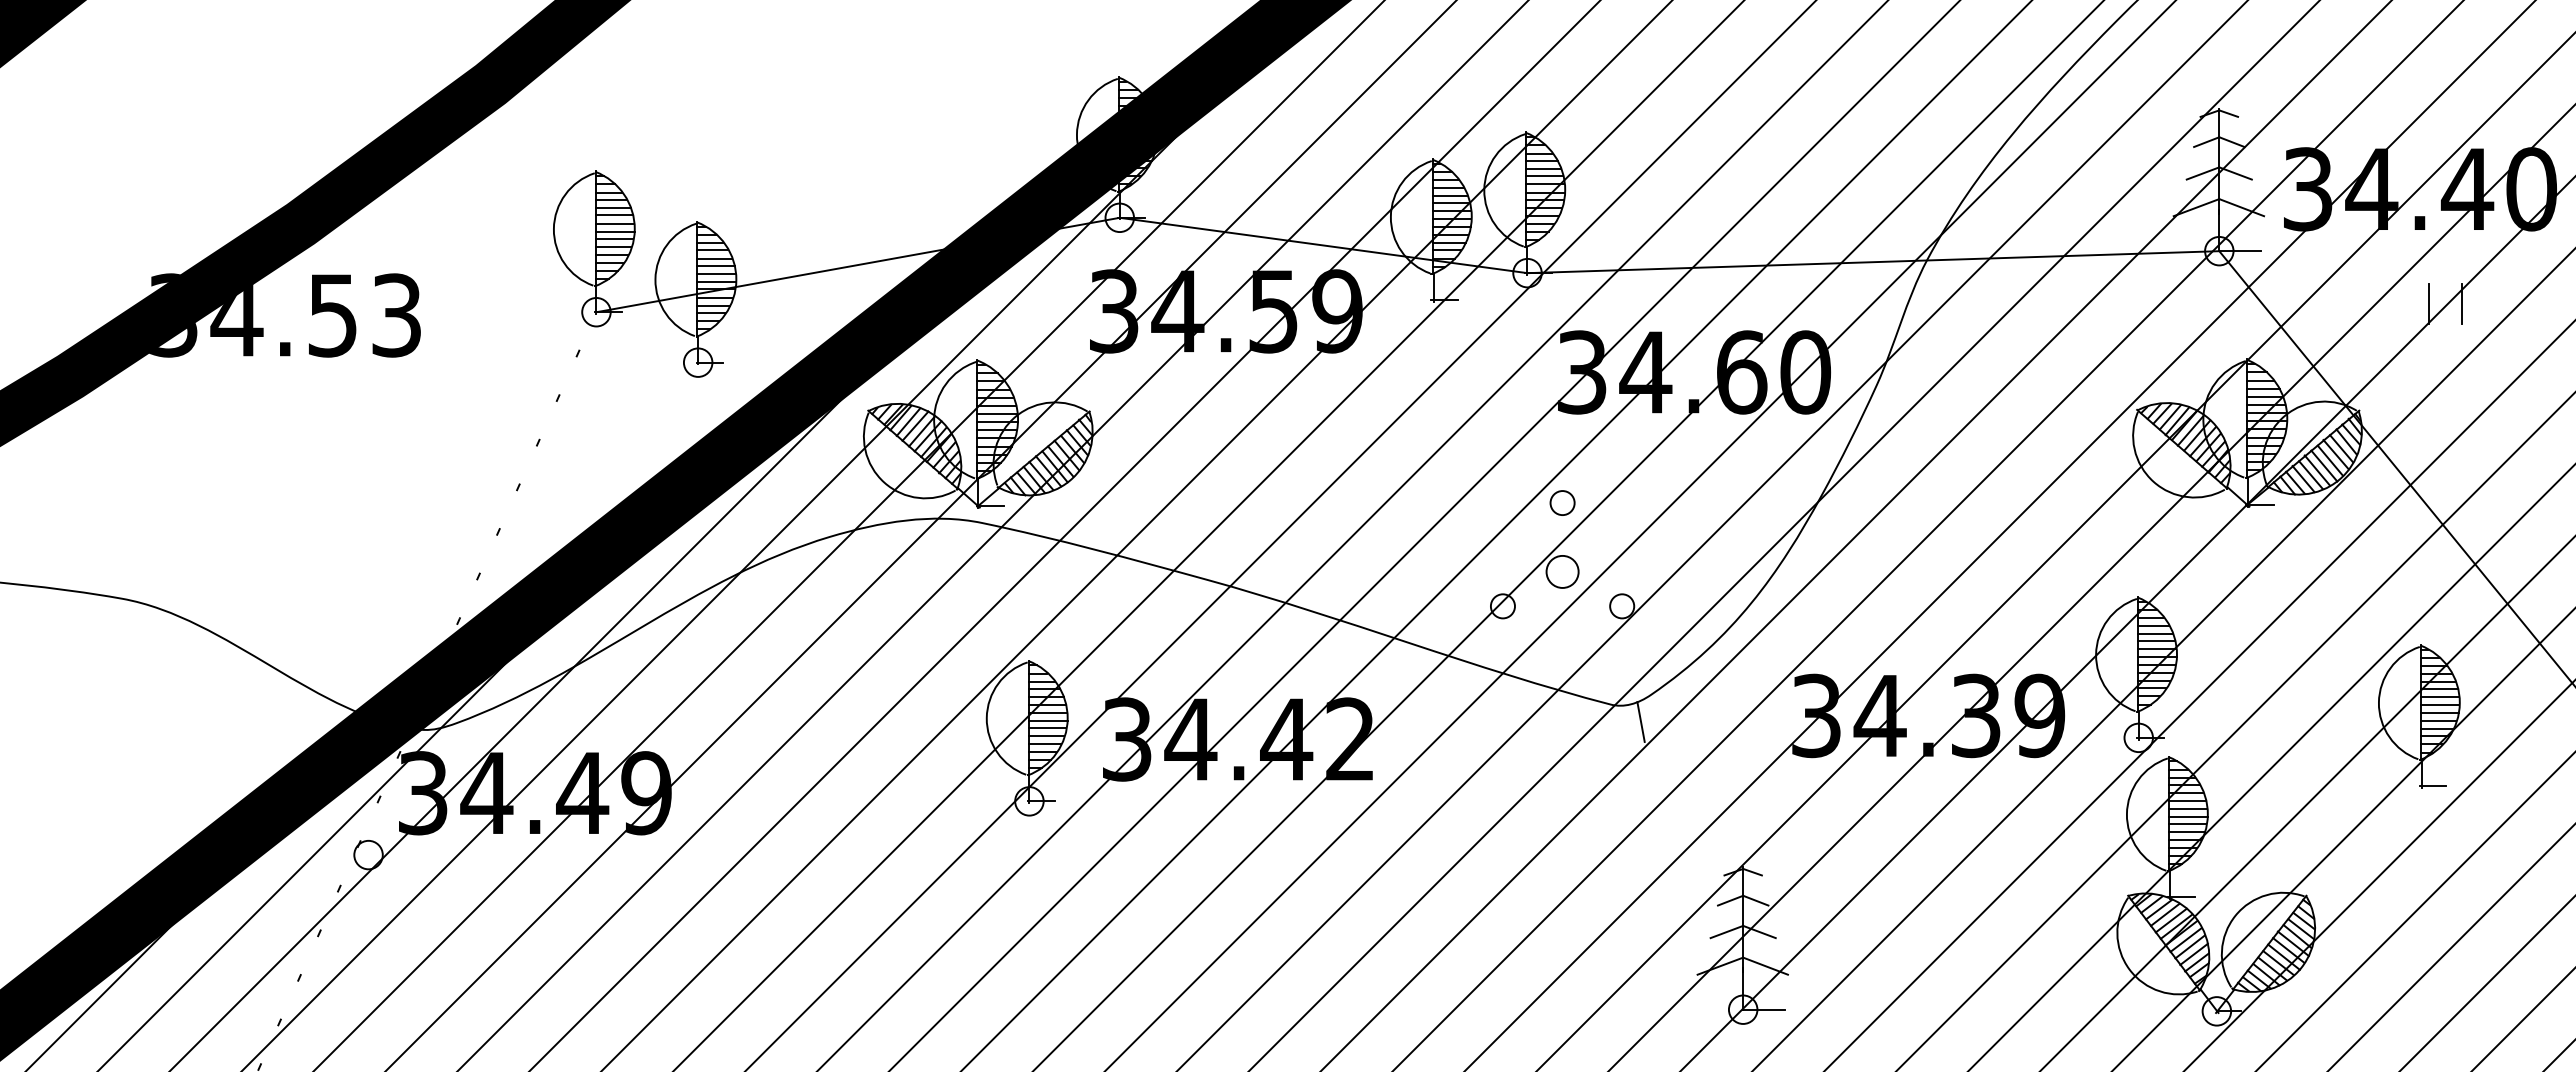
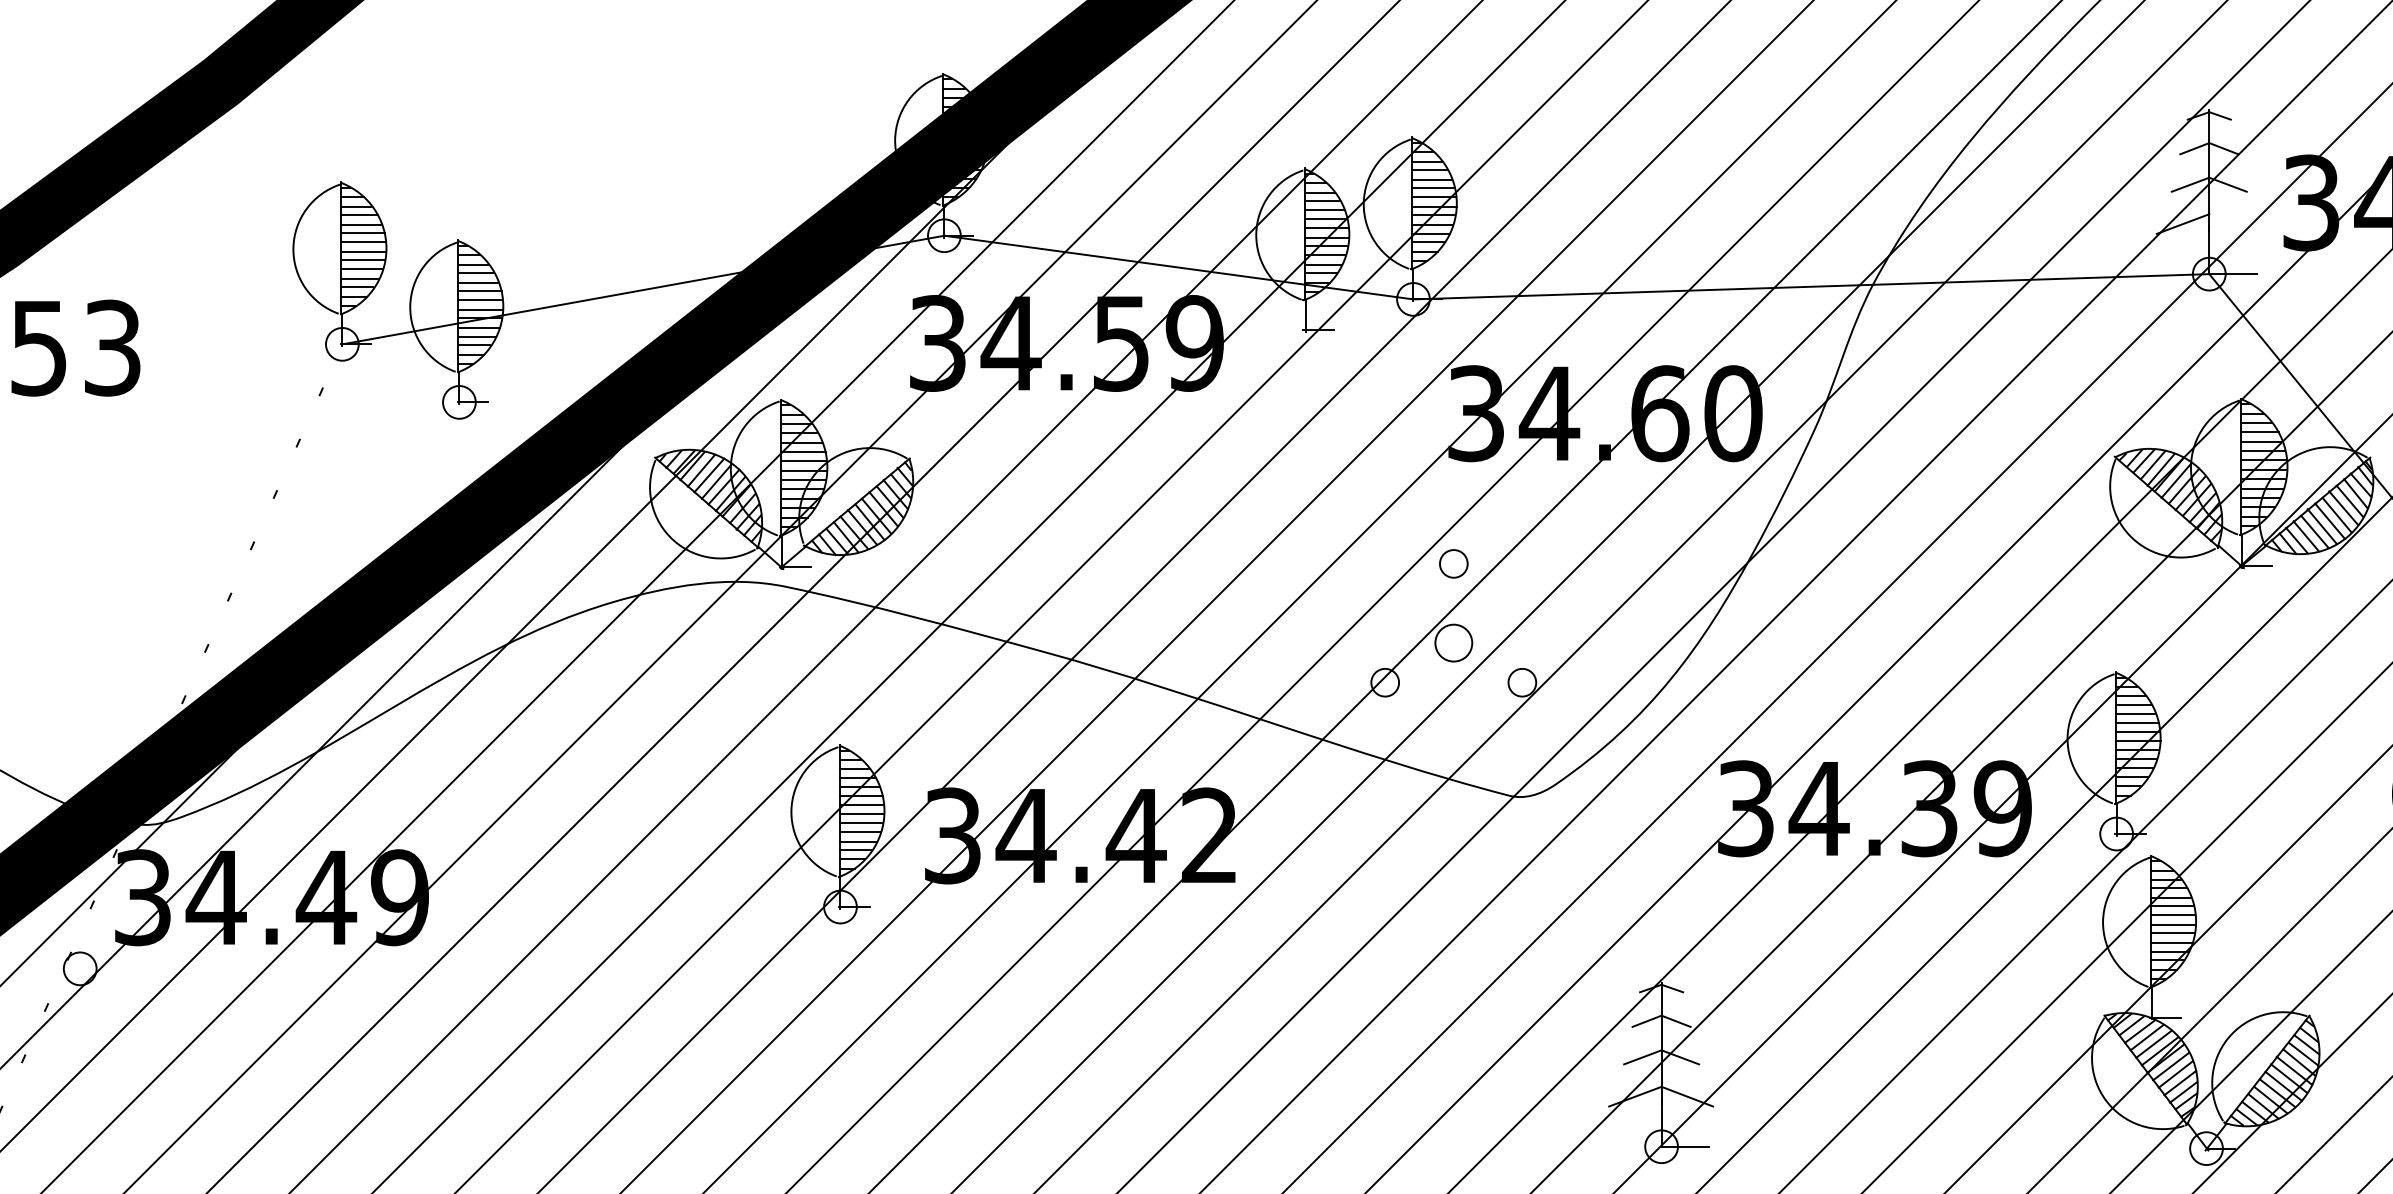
line: (2241, 207) -> (2234, 223), removed
line: (1640, 721) -> (1543, 815), removed

